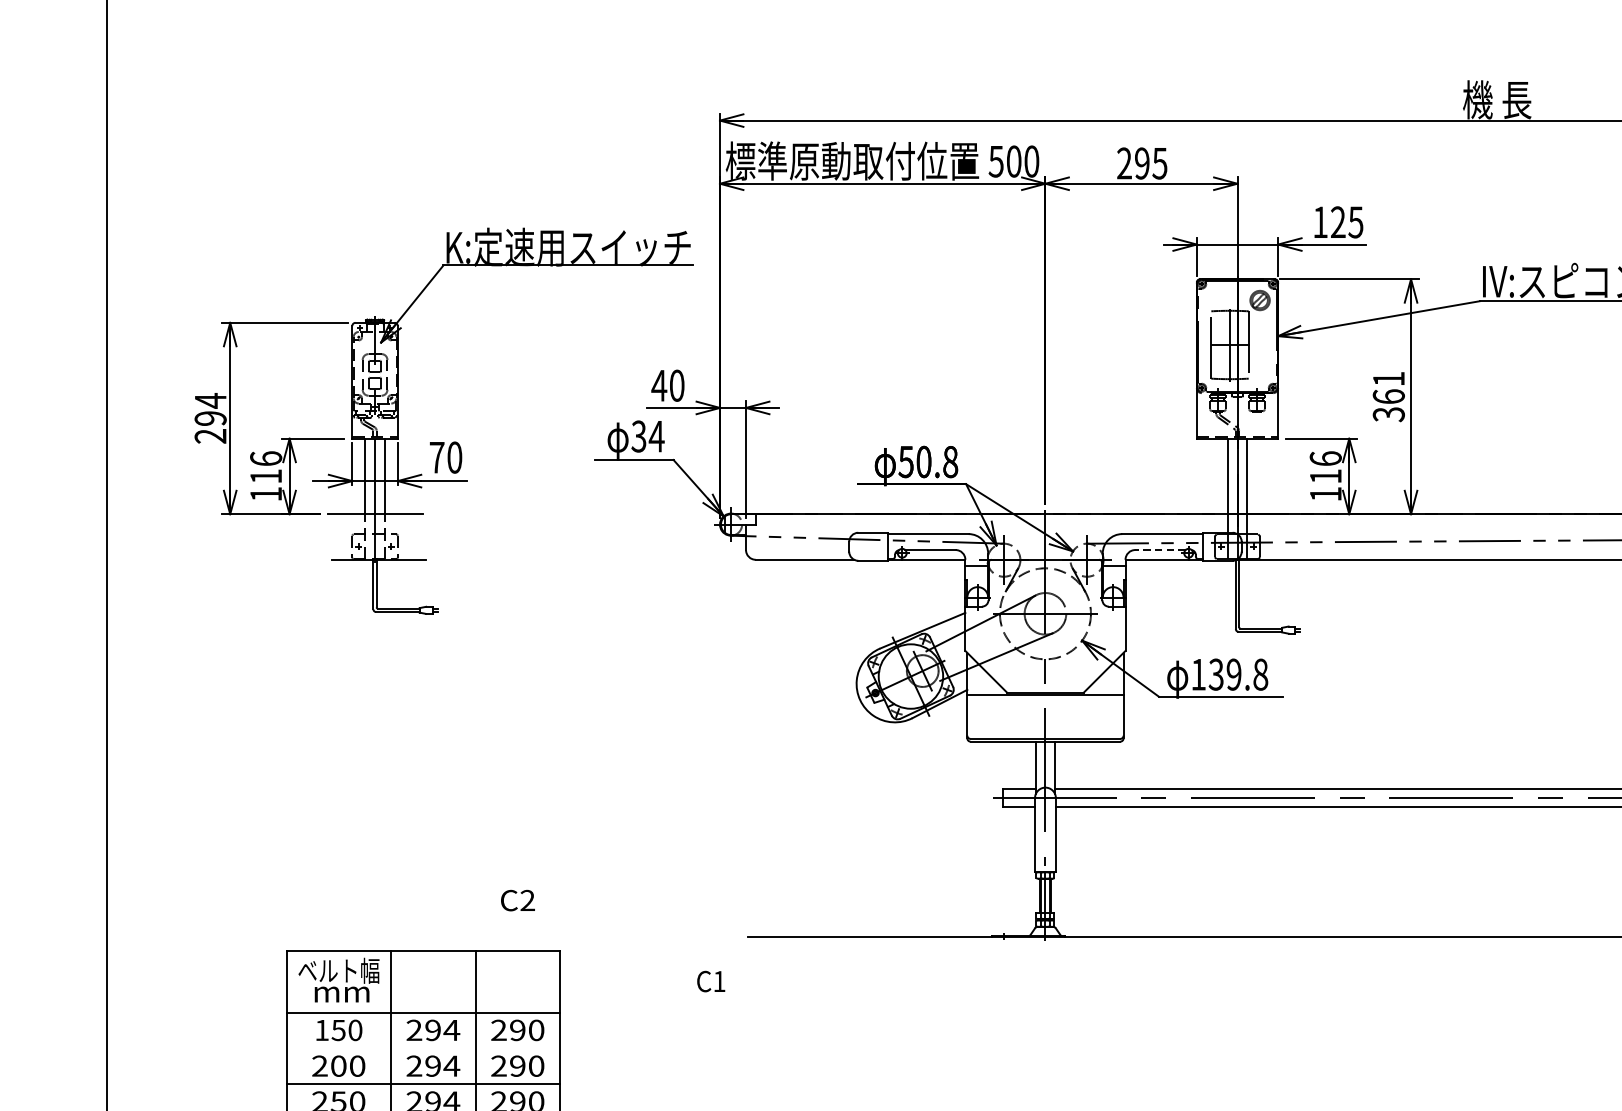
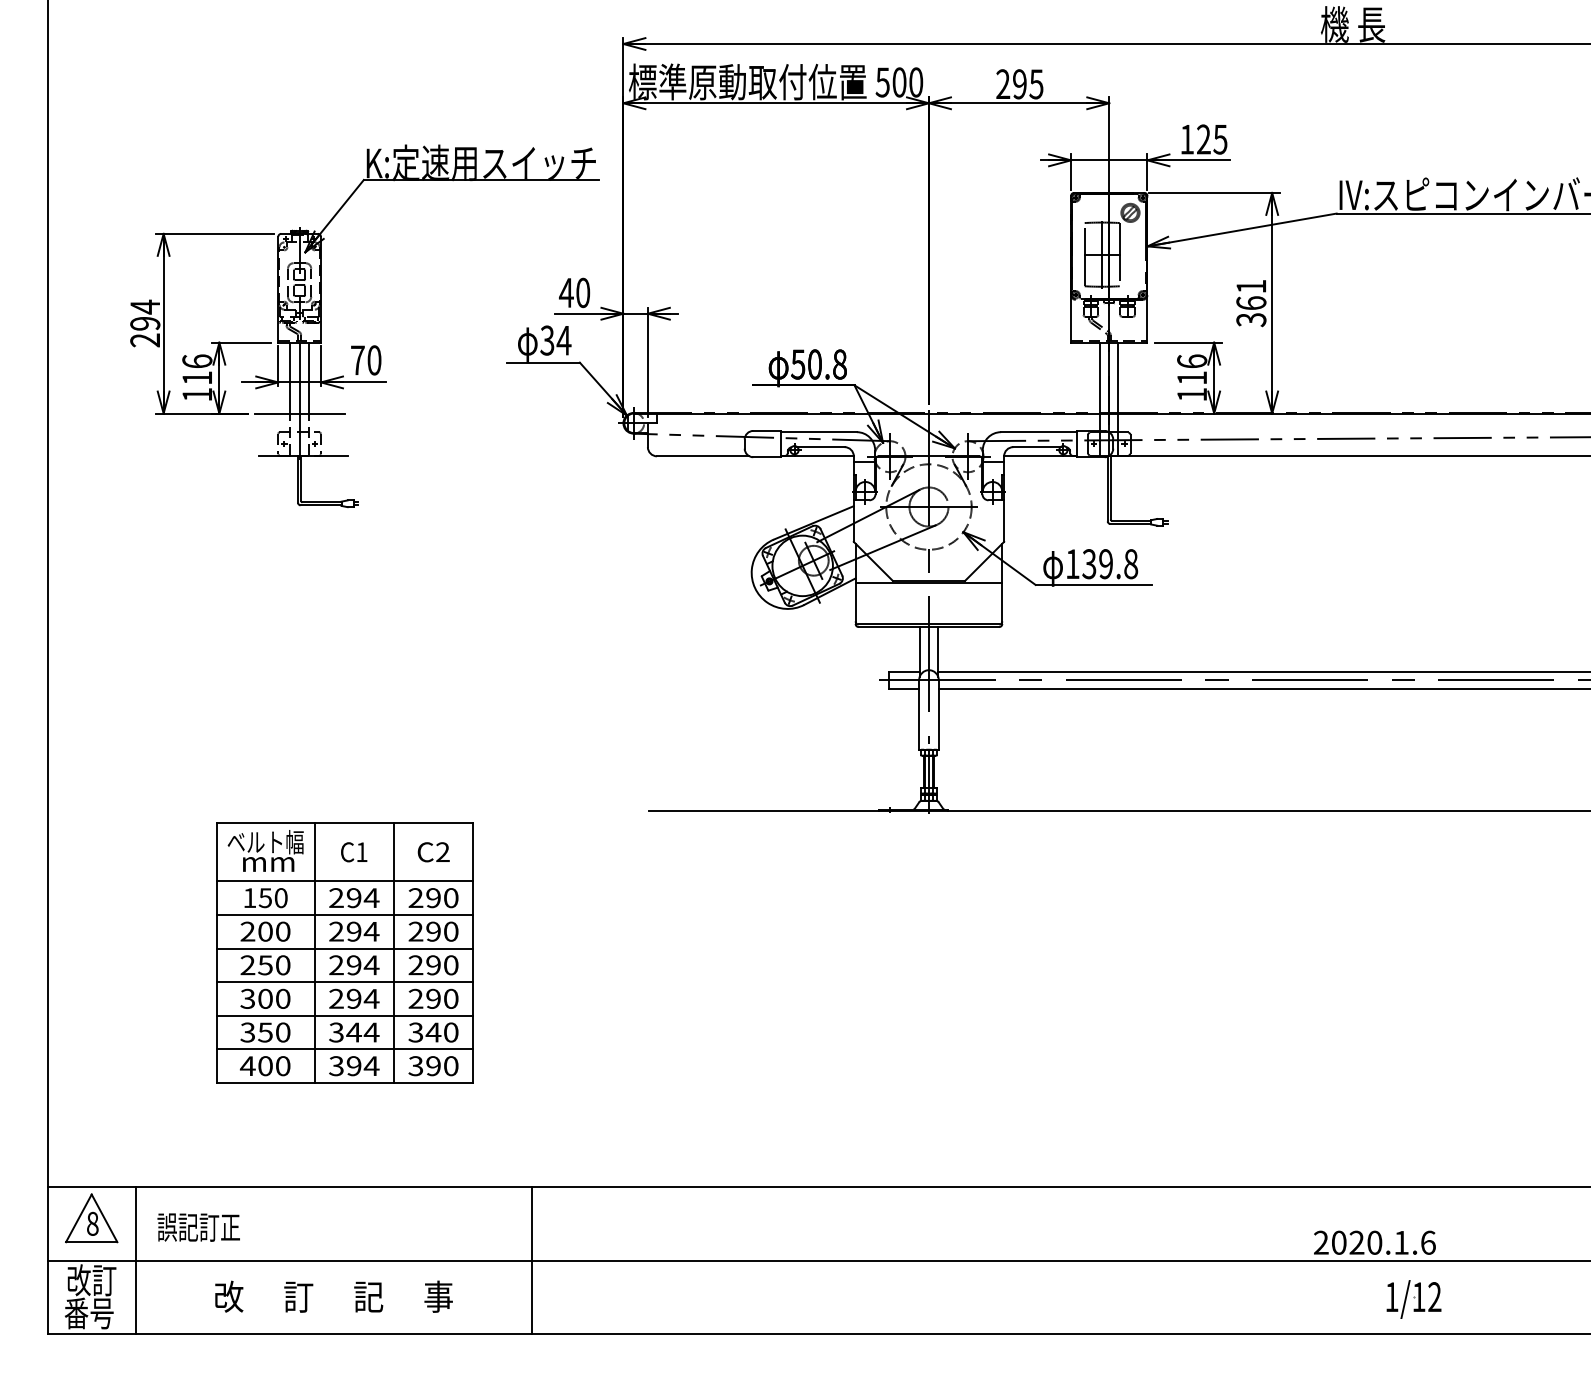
line: (1159, 550) -> (1036, 447), dashed -> solid
text: (517, 900) -> (433, 852), moved
text: (711, 981) -> (354, 852), moved
line: (422, 1047) -> (344, 914), added

